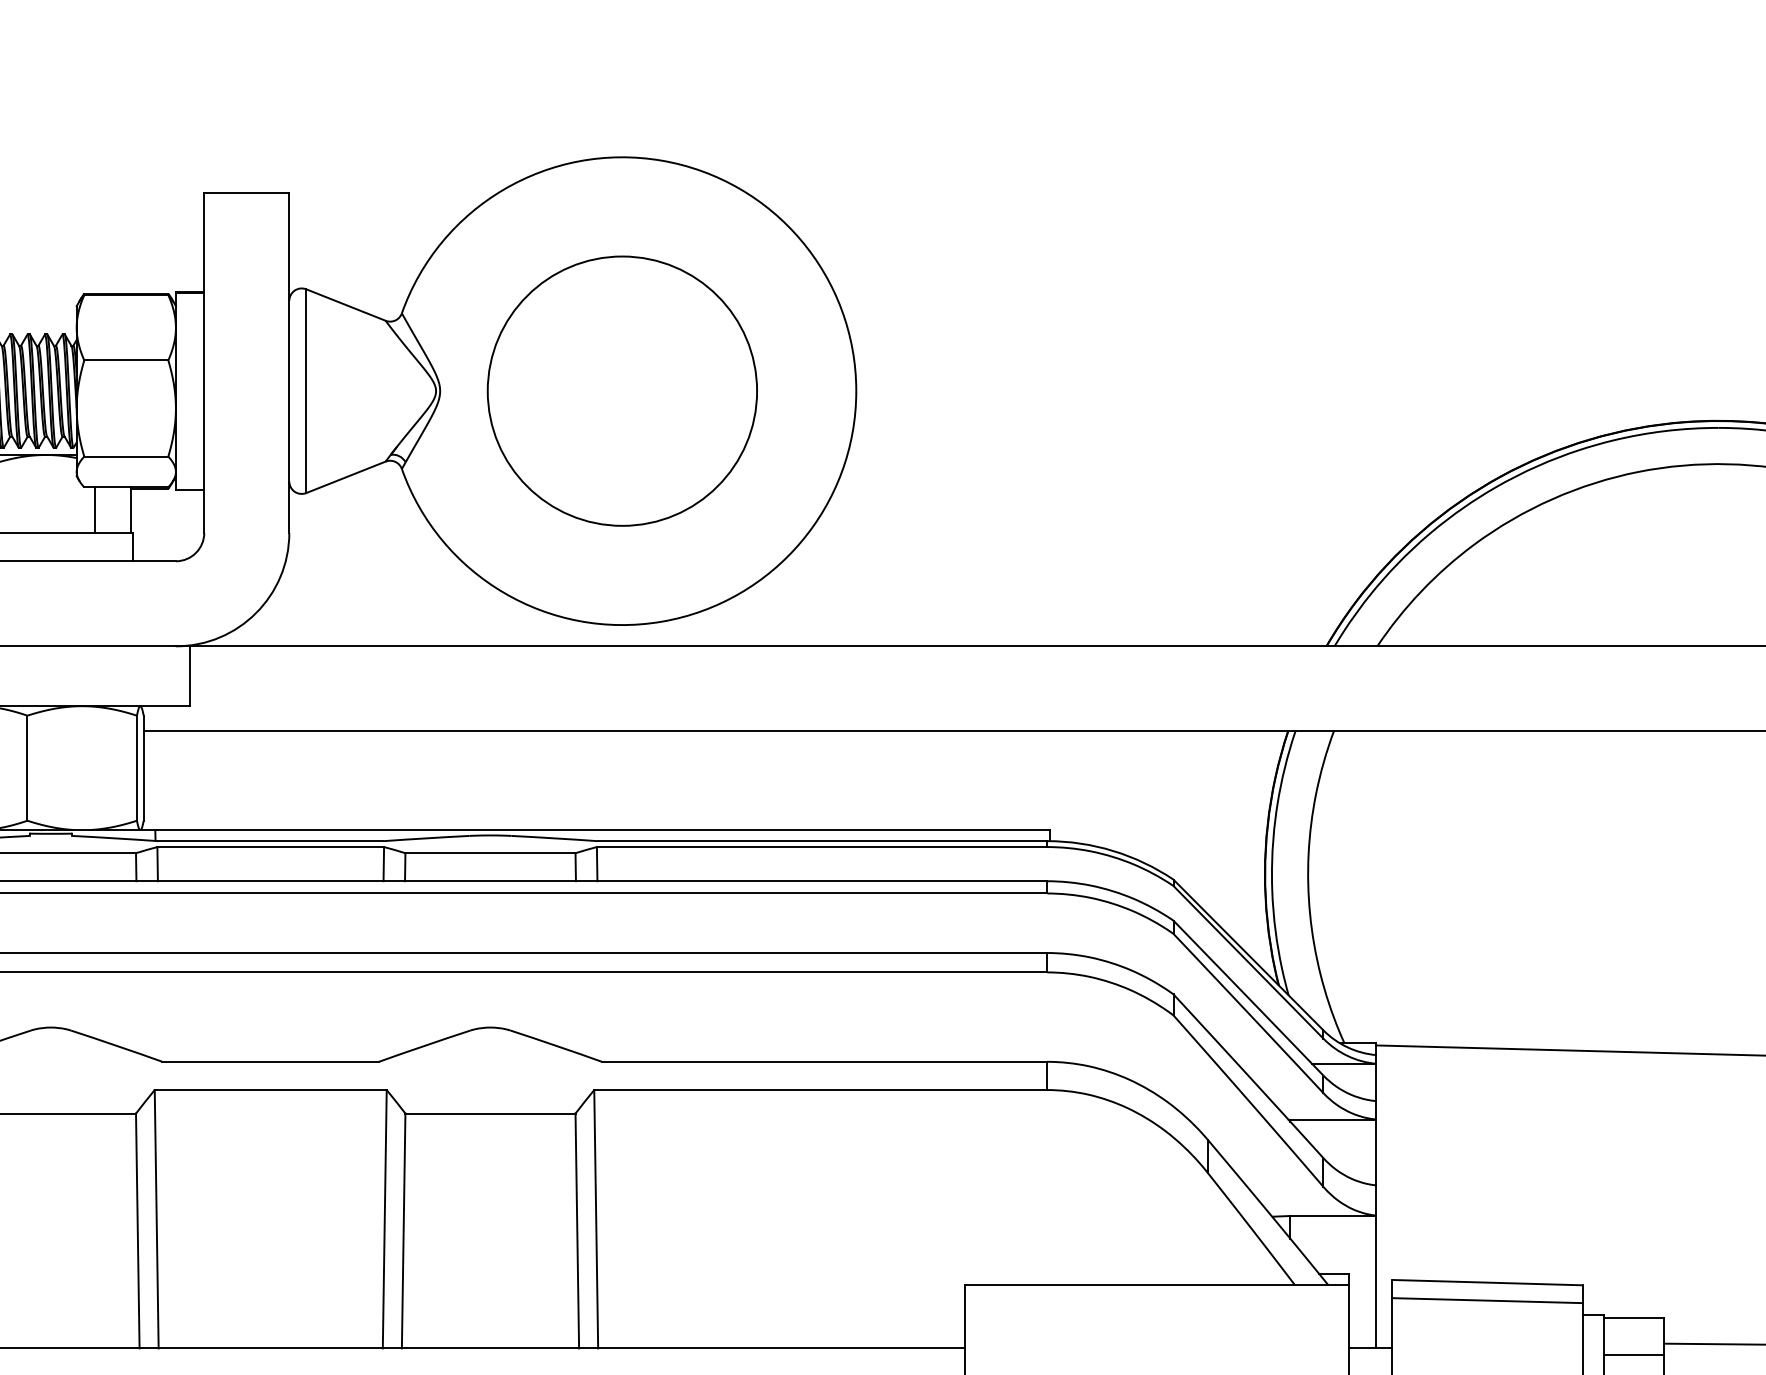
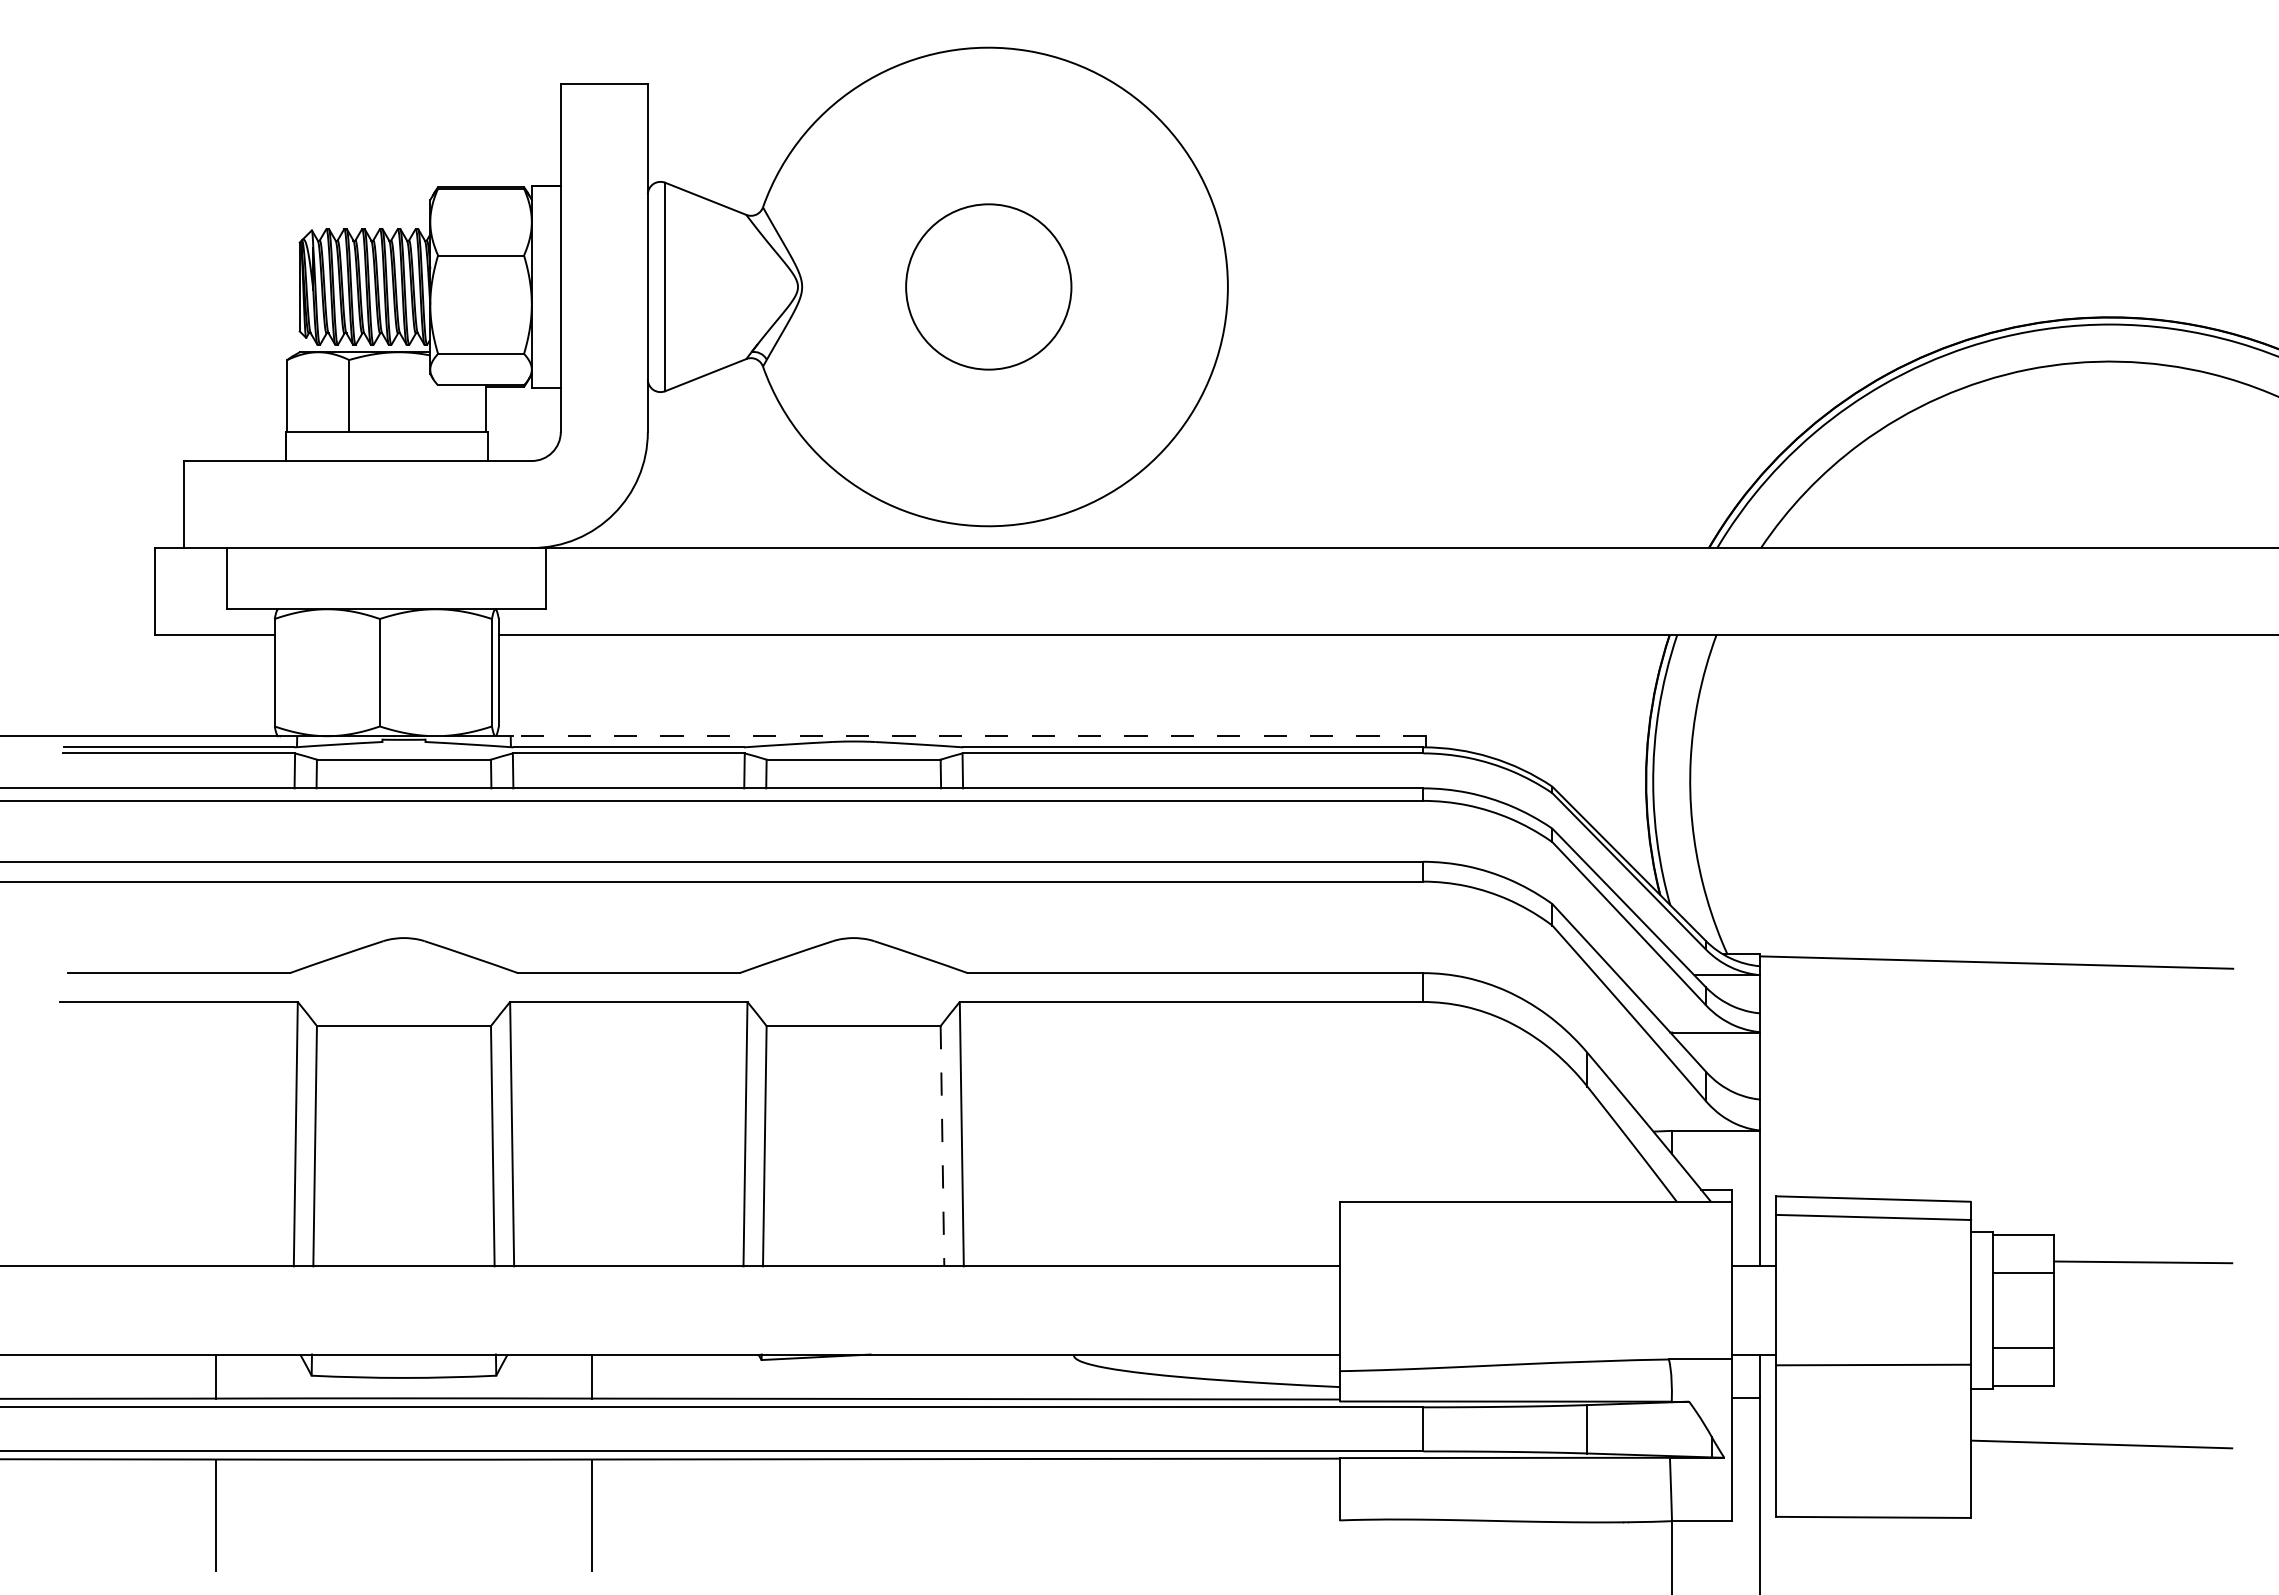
circle: (622, 390) -> (988, 286), size x0.6
line: (94, 509) -> (448, 408), removed
line: (602, 830) -> (968, 736), solid -> dashed
line: (577, 1231) -> (942, 1146), solid -> dashed

